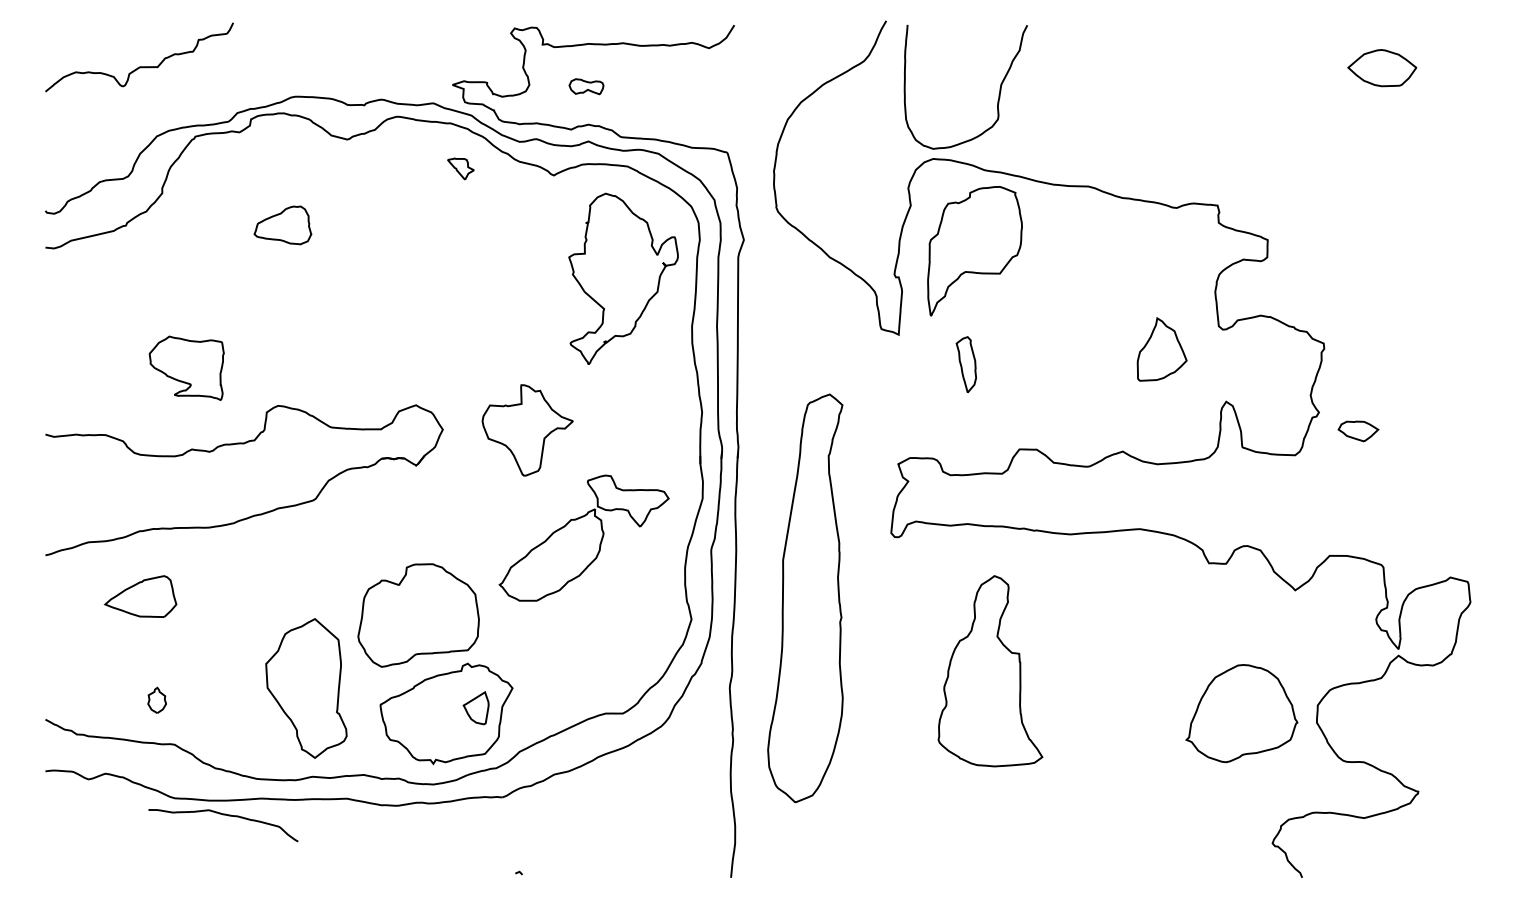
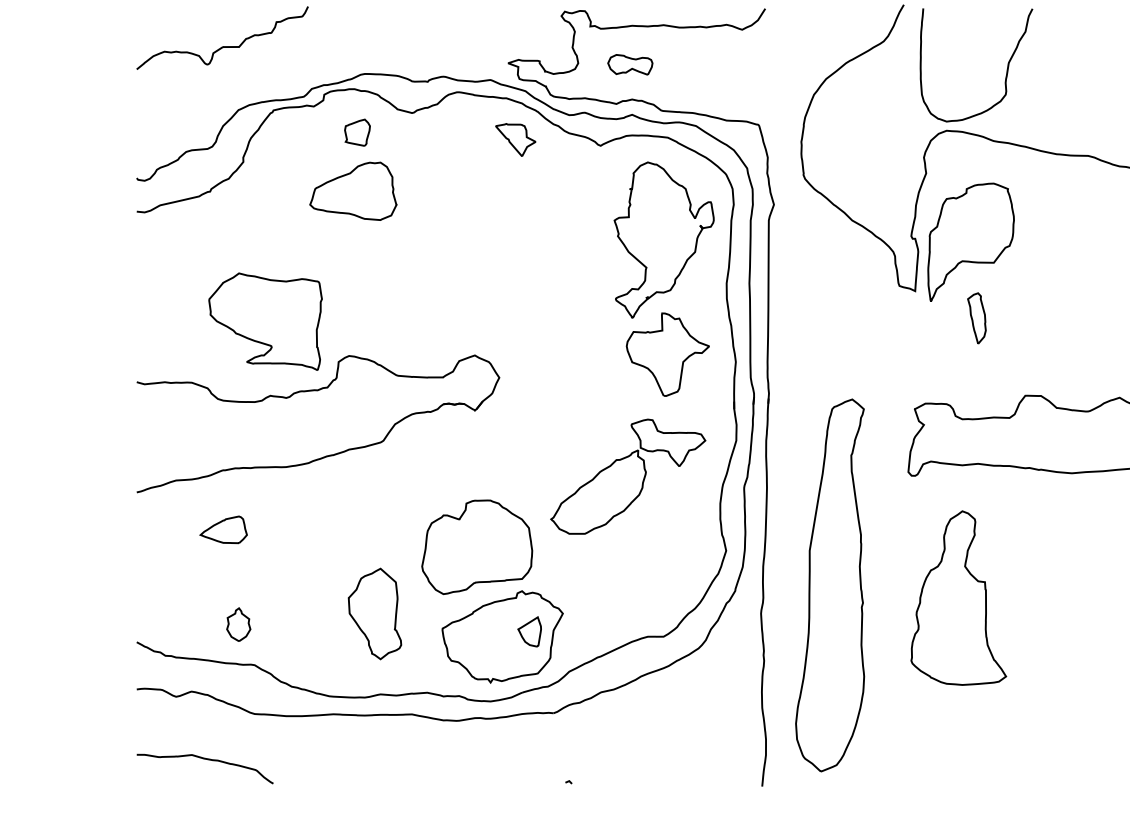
part: (586, 86) -> (630, 64), size x1.43
part: (286, 160) -> (356, 132), added
part: (460, 168) -> (515, 139), size x1.67
part: (282, 225) -> (353, 191), size x1.67
part: (974, 251) -> (970, 242), moved
part: (186, 368) -> (265, 321), size x1.67
part: (527, 430) -> (667, 354), moved
part: (140, 595) -> (223, 529), size x0.71
part: (805, 598) -> (830, 585), moved
part: (990, 671) -> (958, 598), moved
part: (306, 688) -> (374, 613), size x0.71
part: (156, 700) -> (238, 624), size x1.43
curve: (223, 815) -> (205, 759), moved

